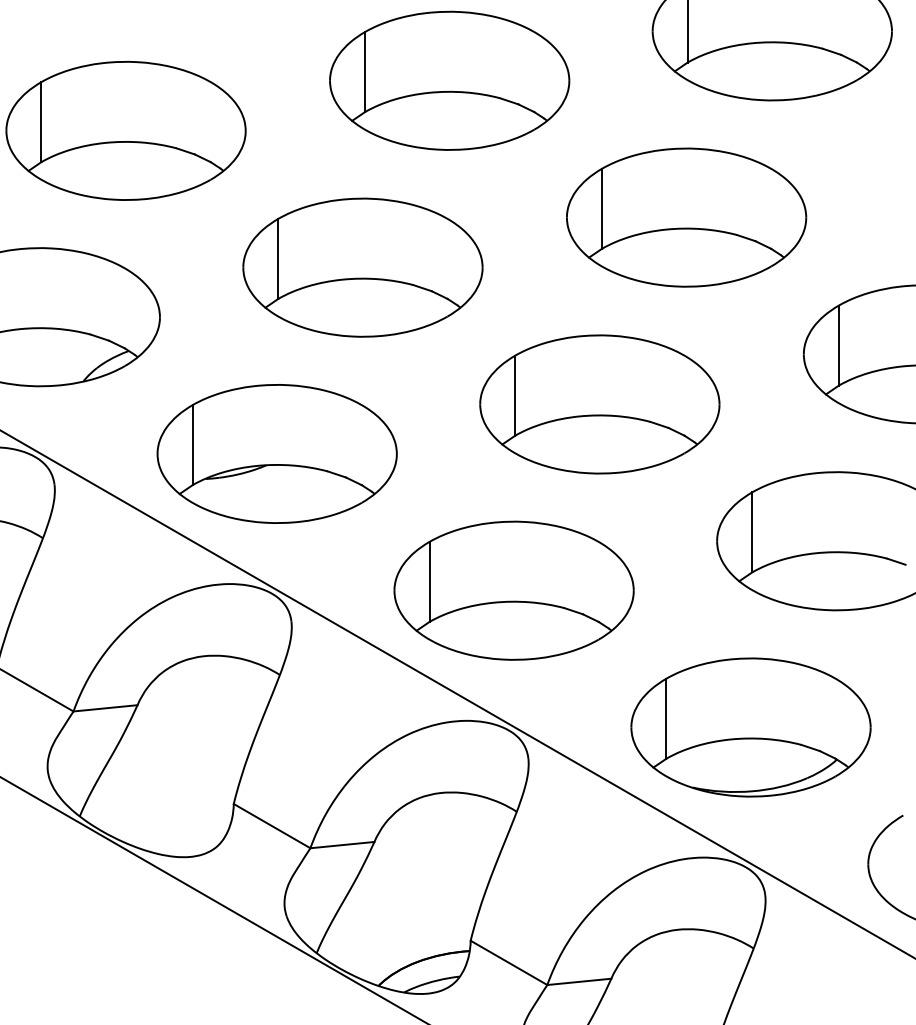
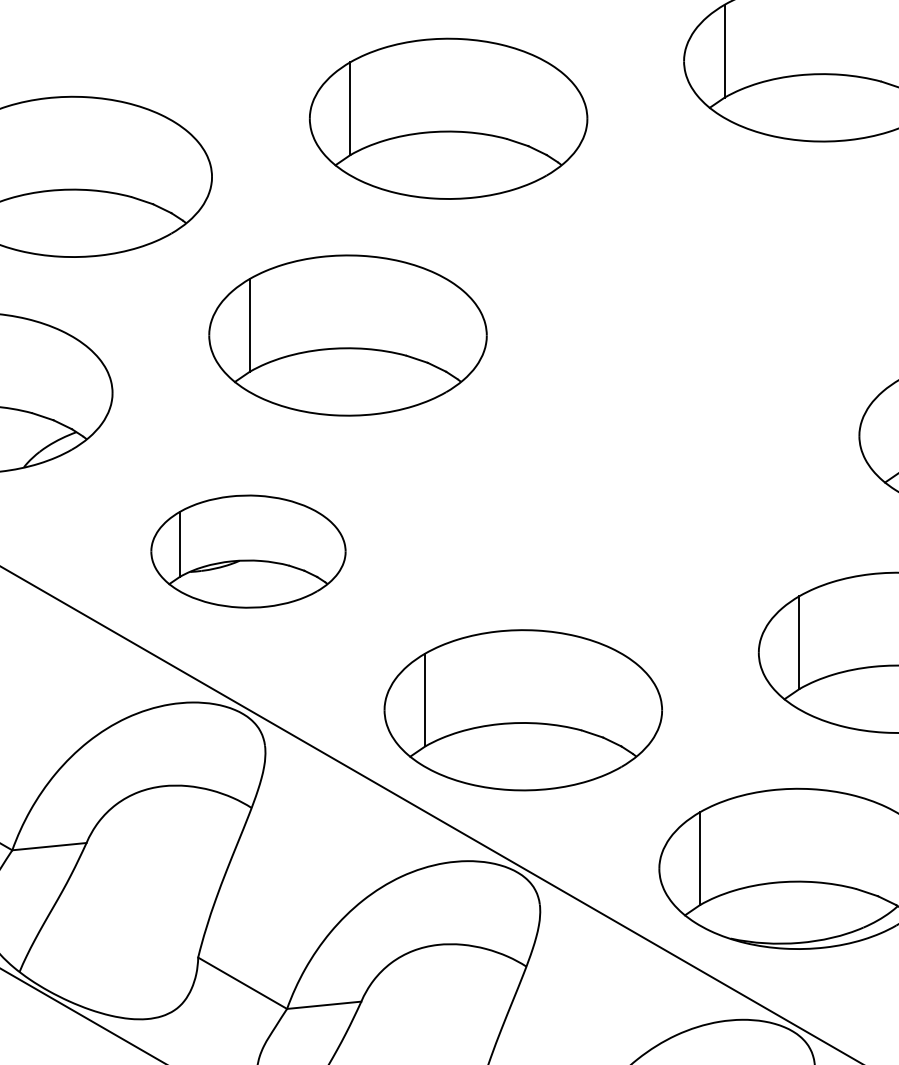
part: (686, 217) -> (723, 277), removed
part: (599, 404) -> (622, 494), removed
part: (276, 453) -> (247, 551), size x0.7

